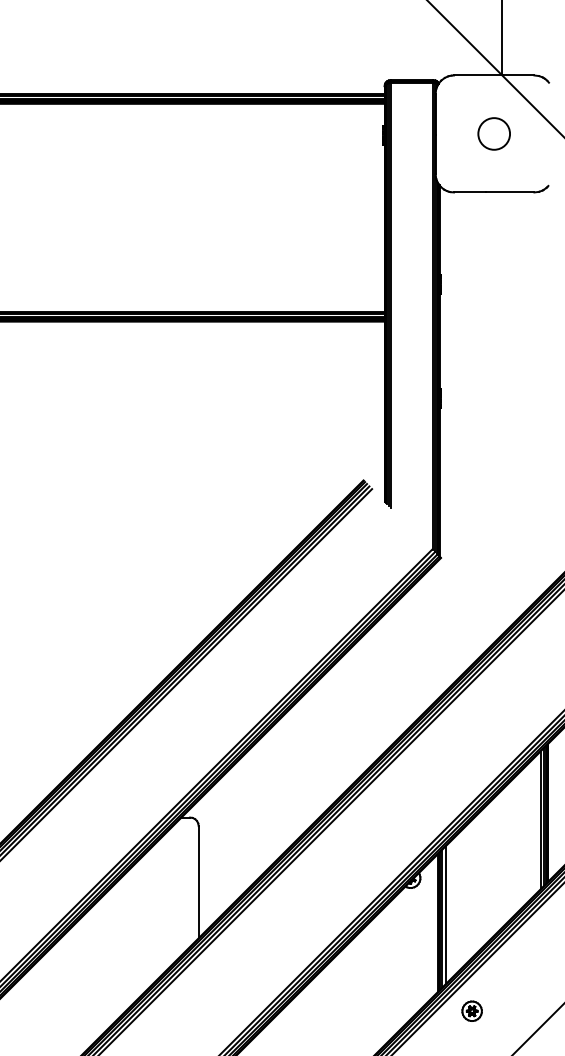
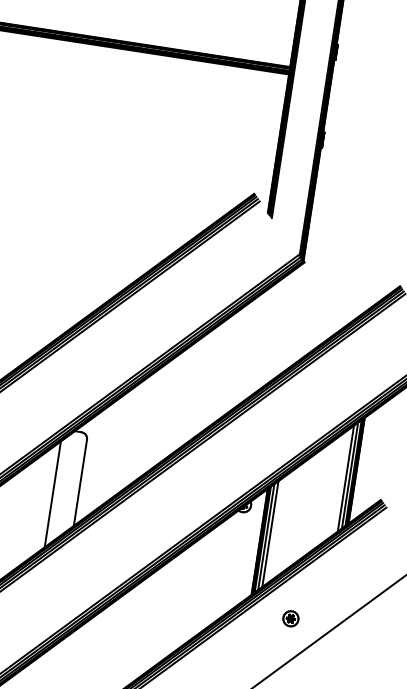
line: (535, 825) -> (345, 478), added
line: (165, 902) -> (52, 494), added
line: (450, 910) -> (270, 534), added
part: (471, 1010) -> (290, 618), moved

